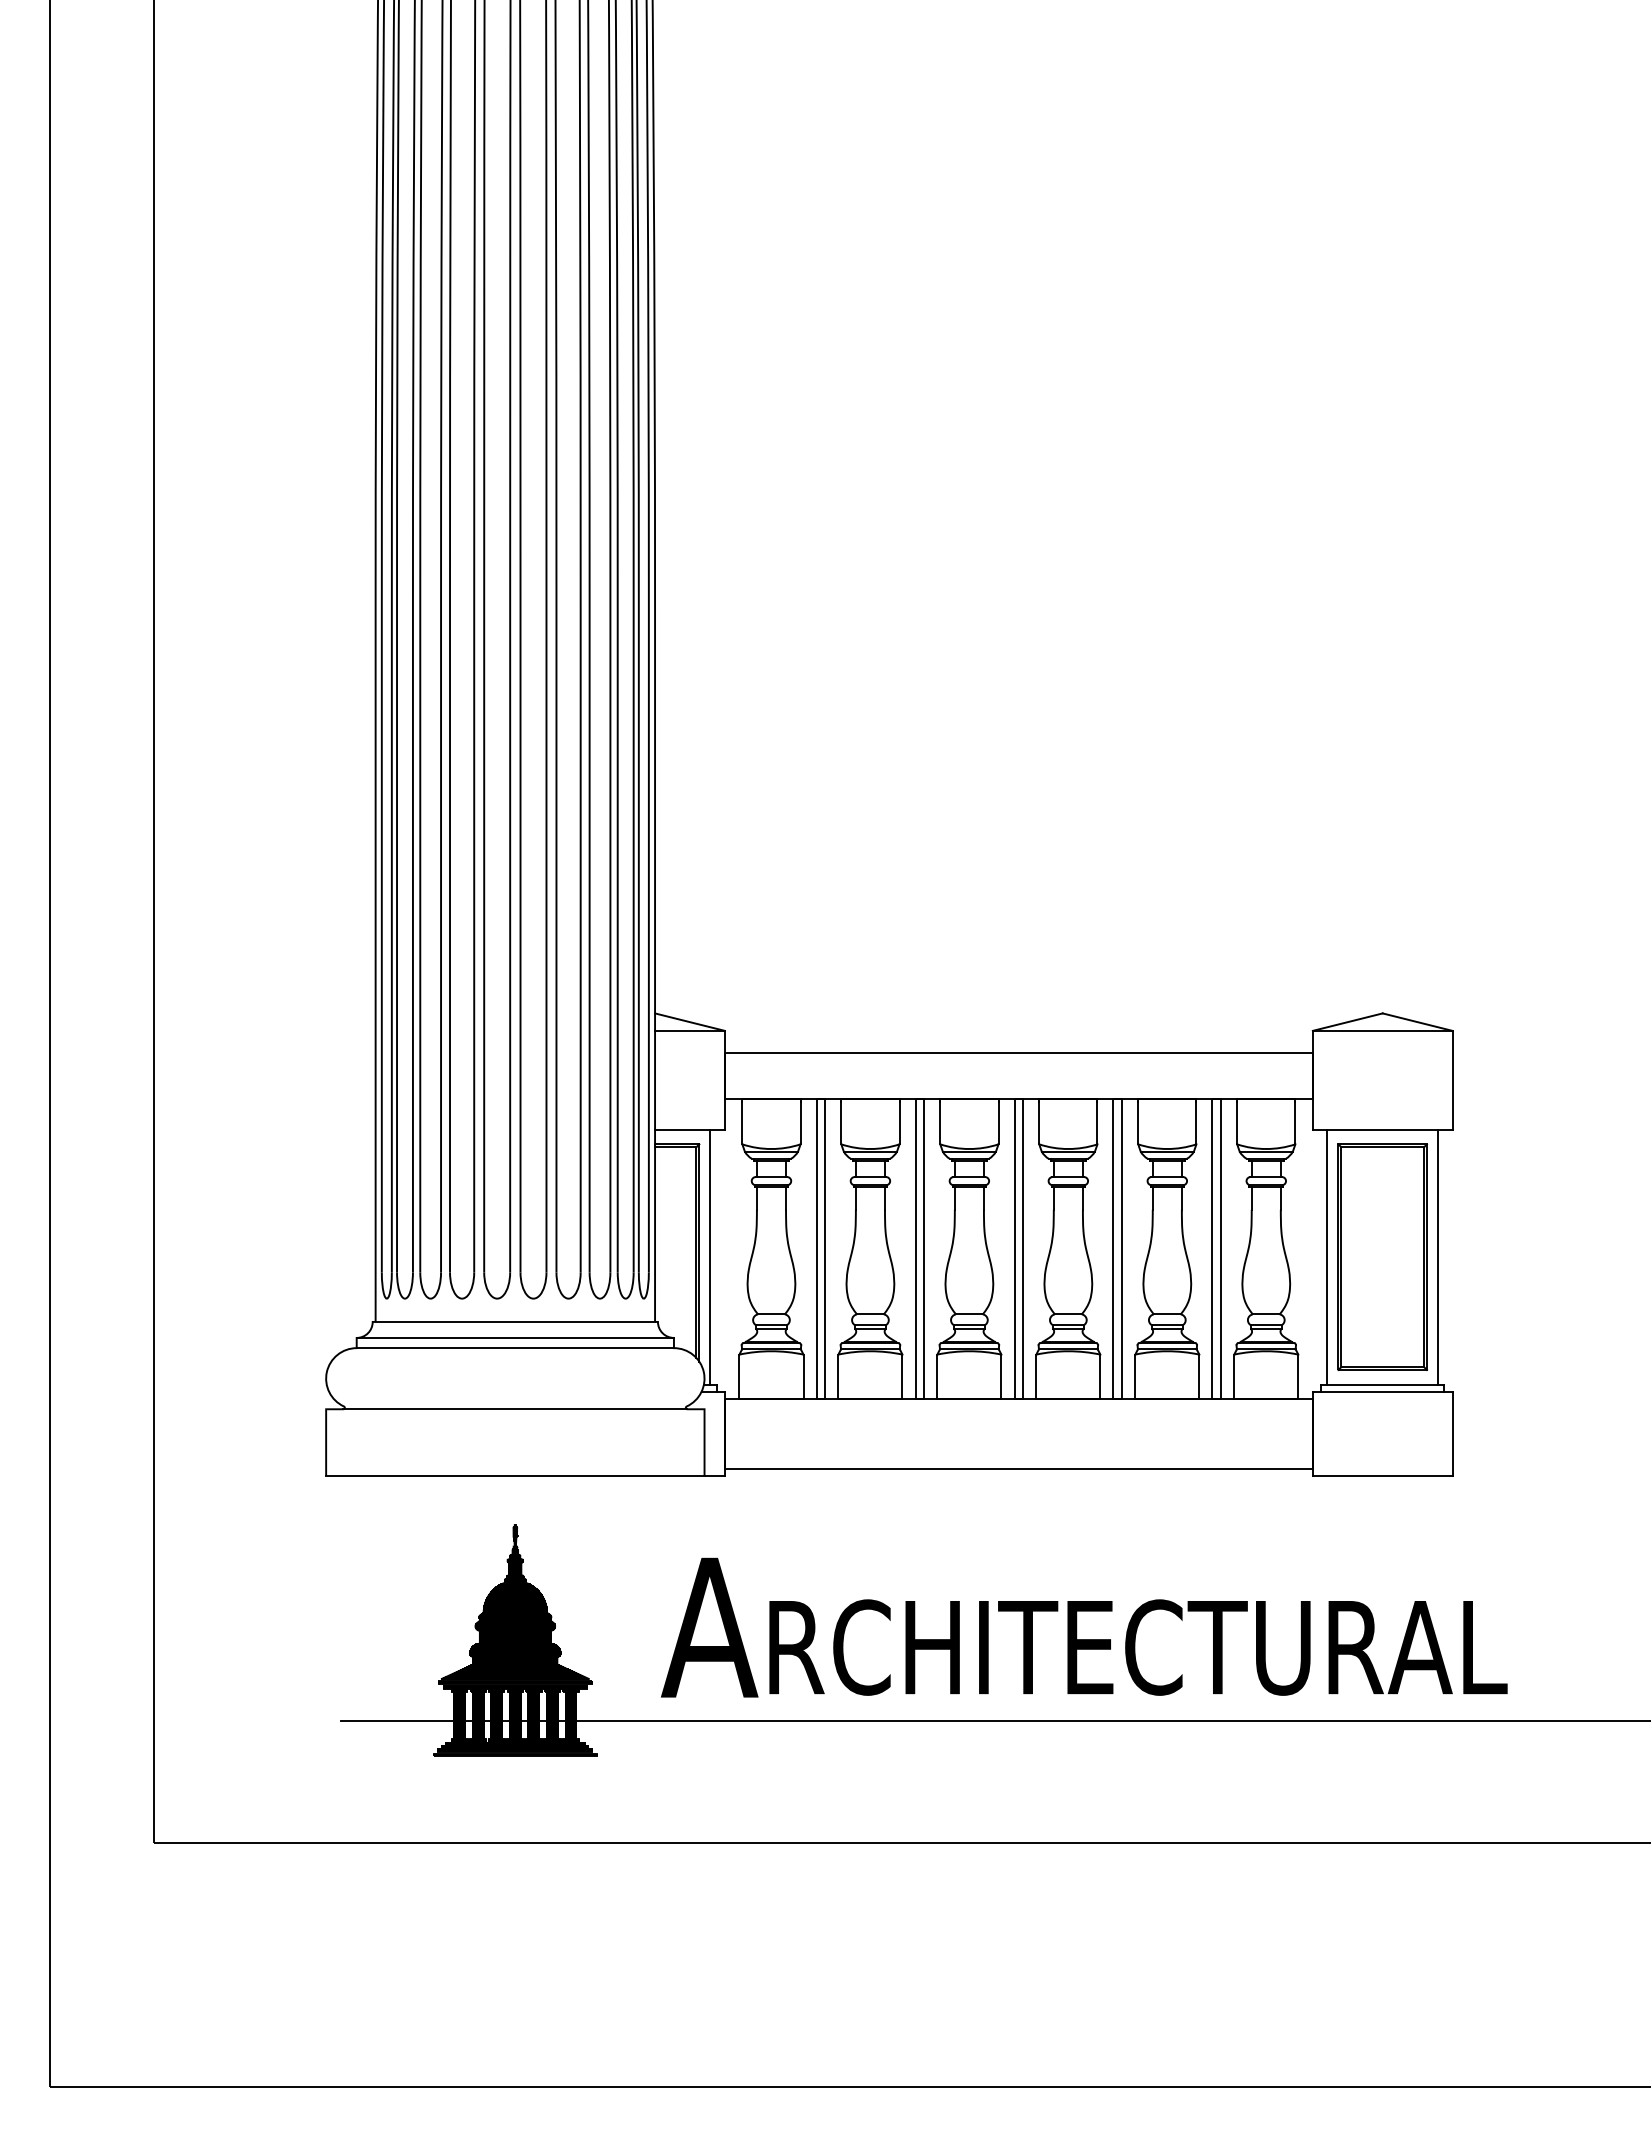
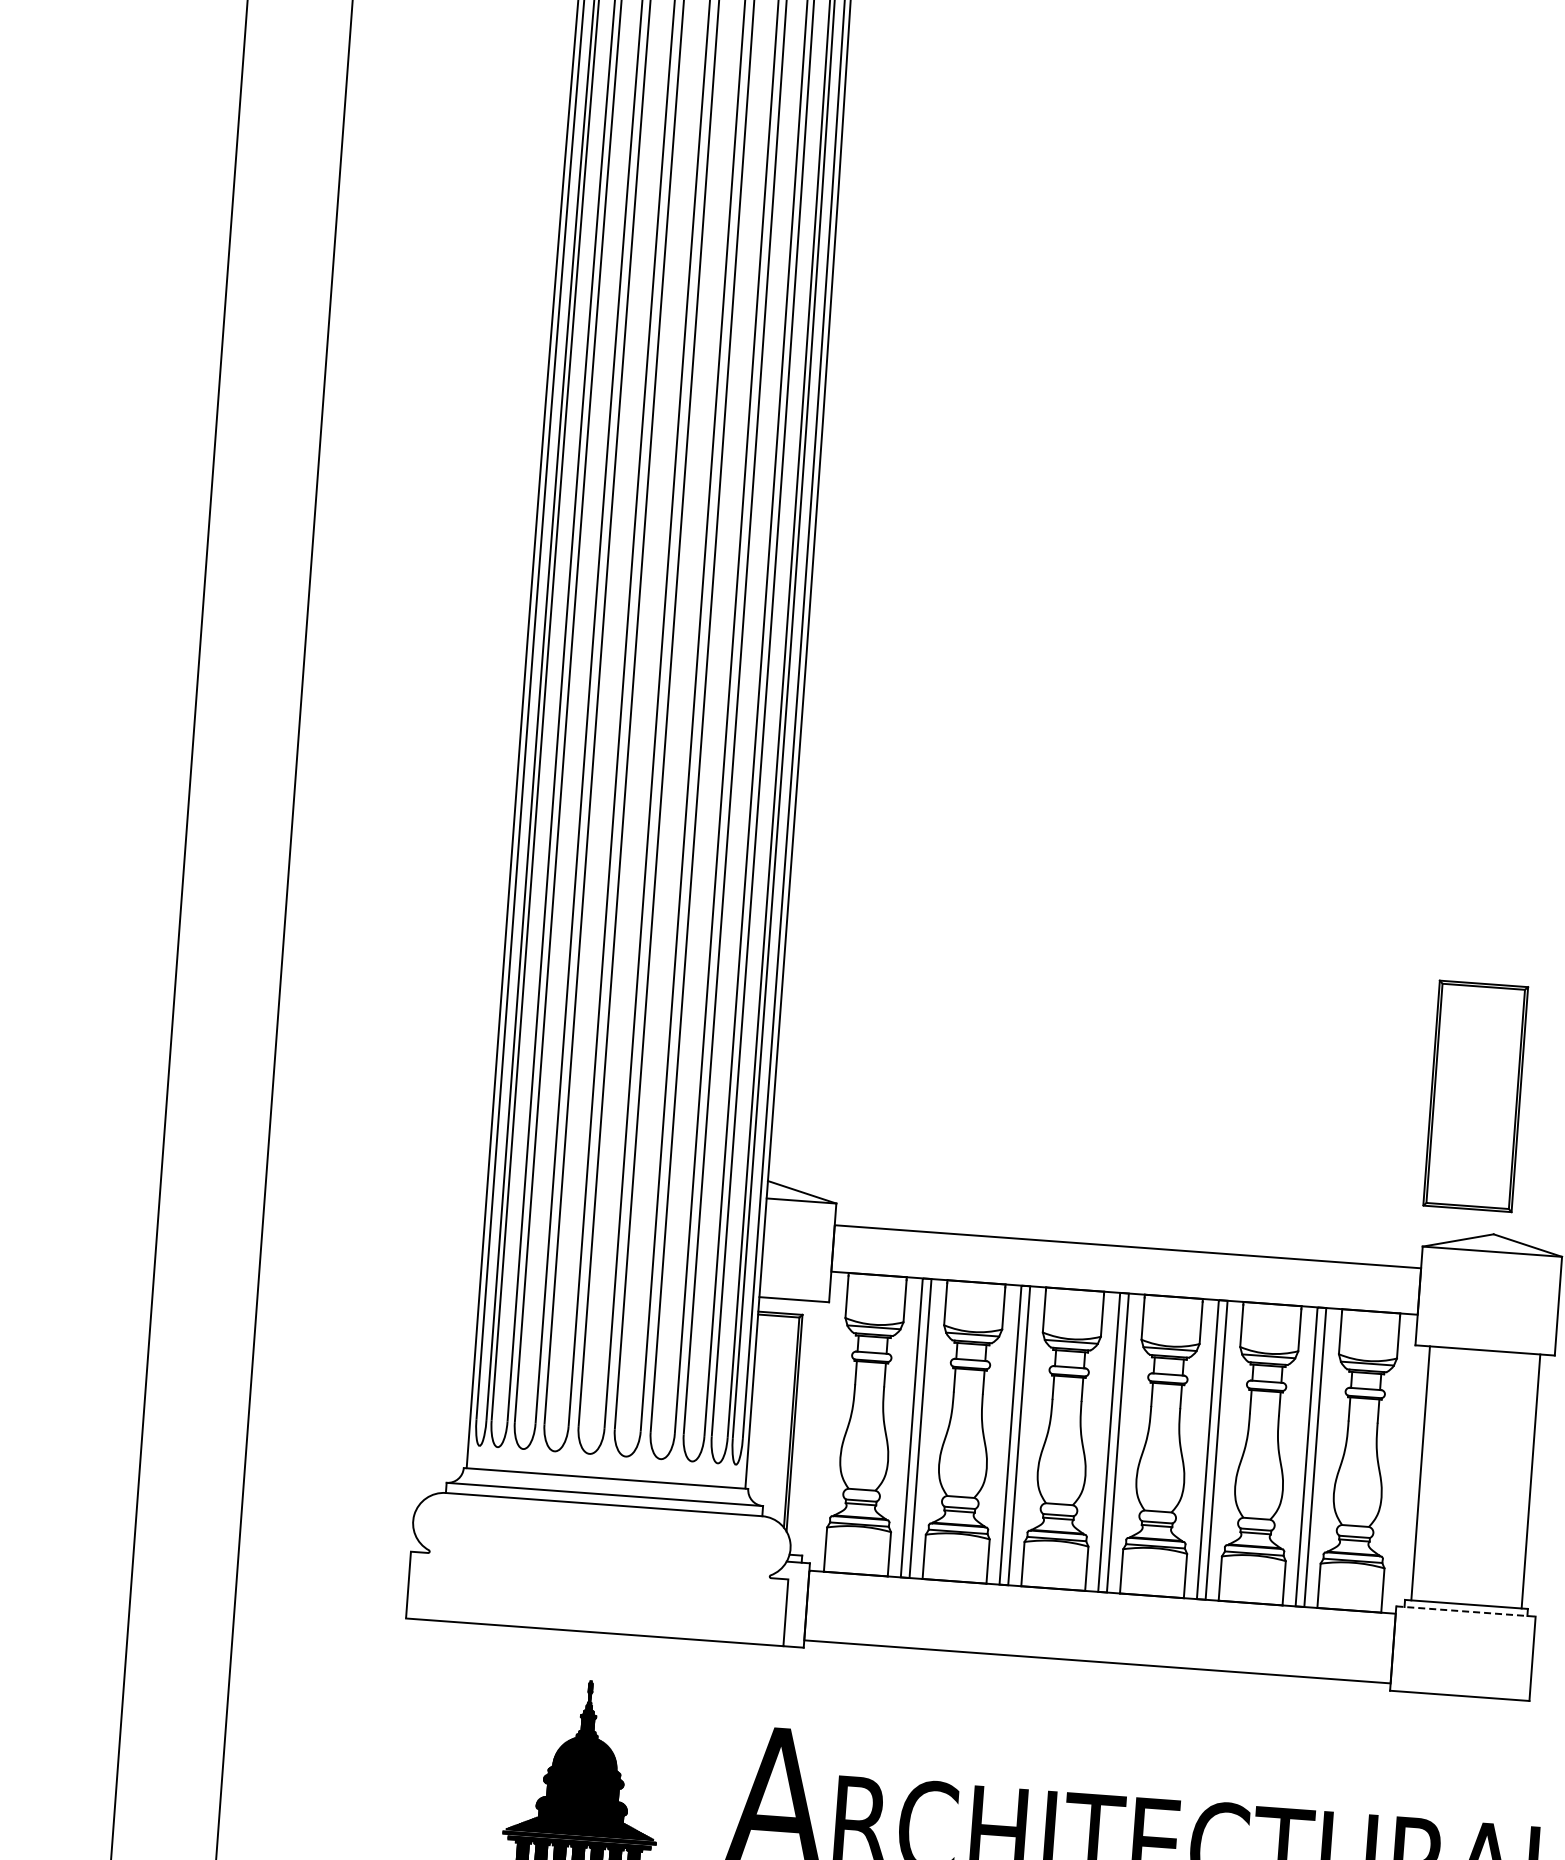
line: (710, 1256) -> (805, 1427), removed
part: (1382, 1256) -> (1475, 1095), moved
line: (1382, 1391) -> (1465, 1611), solid -> dashed
line: (515, 1409) -> (599, 1565), removed

